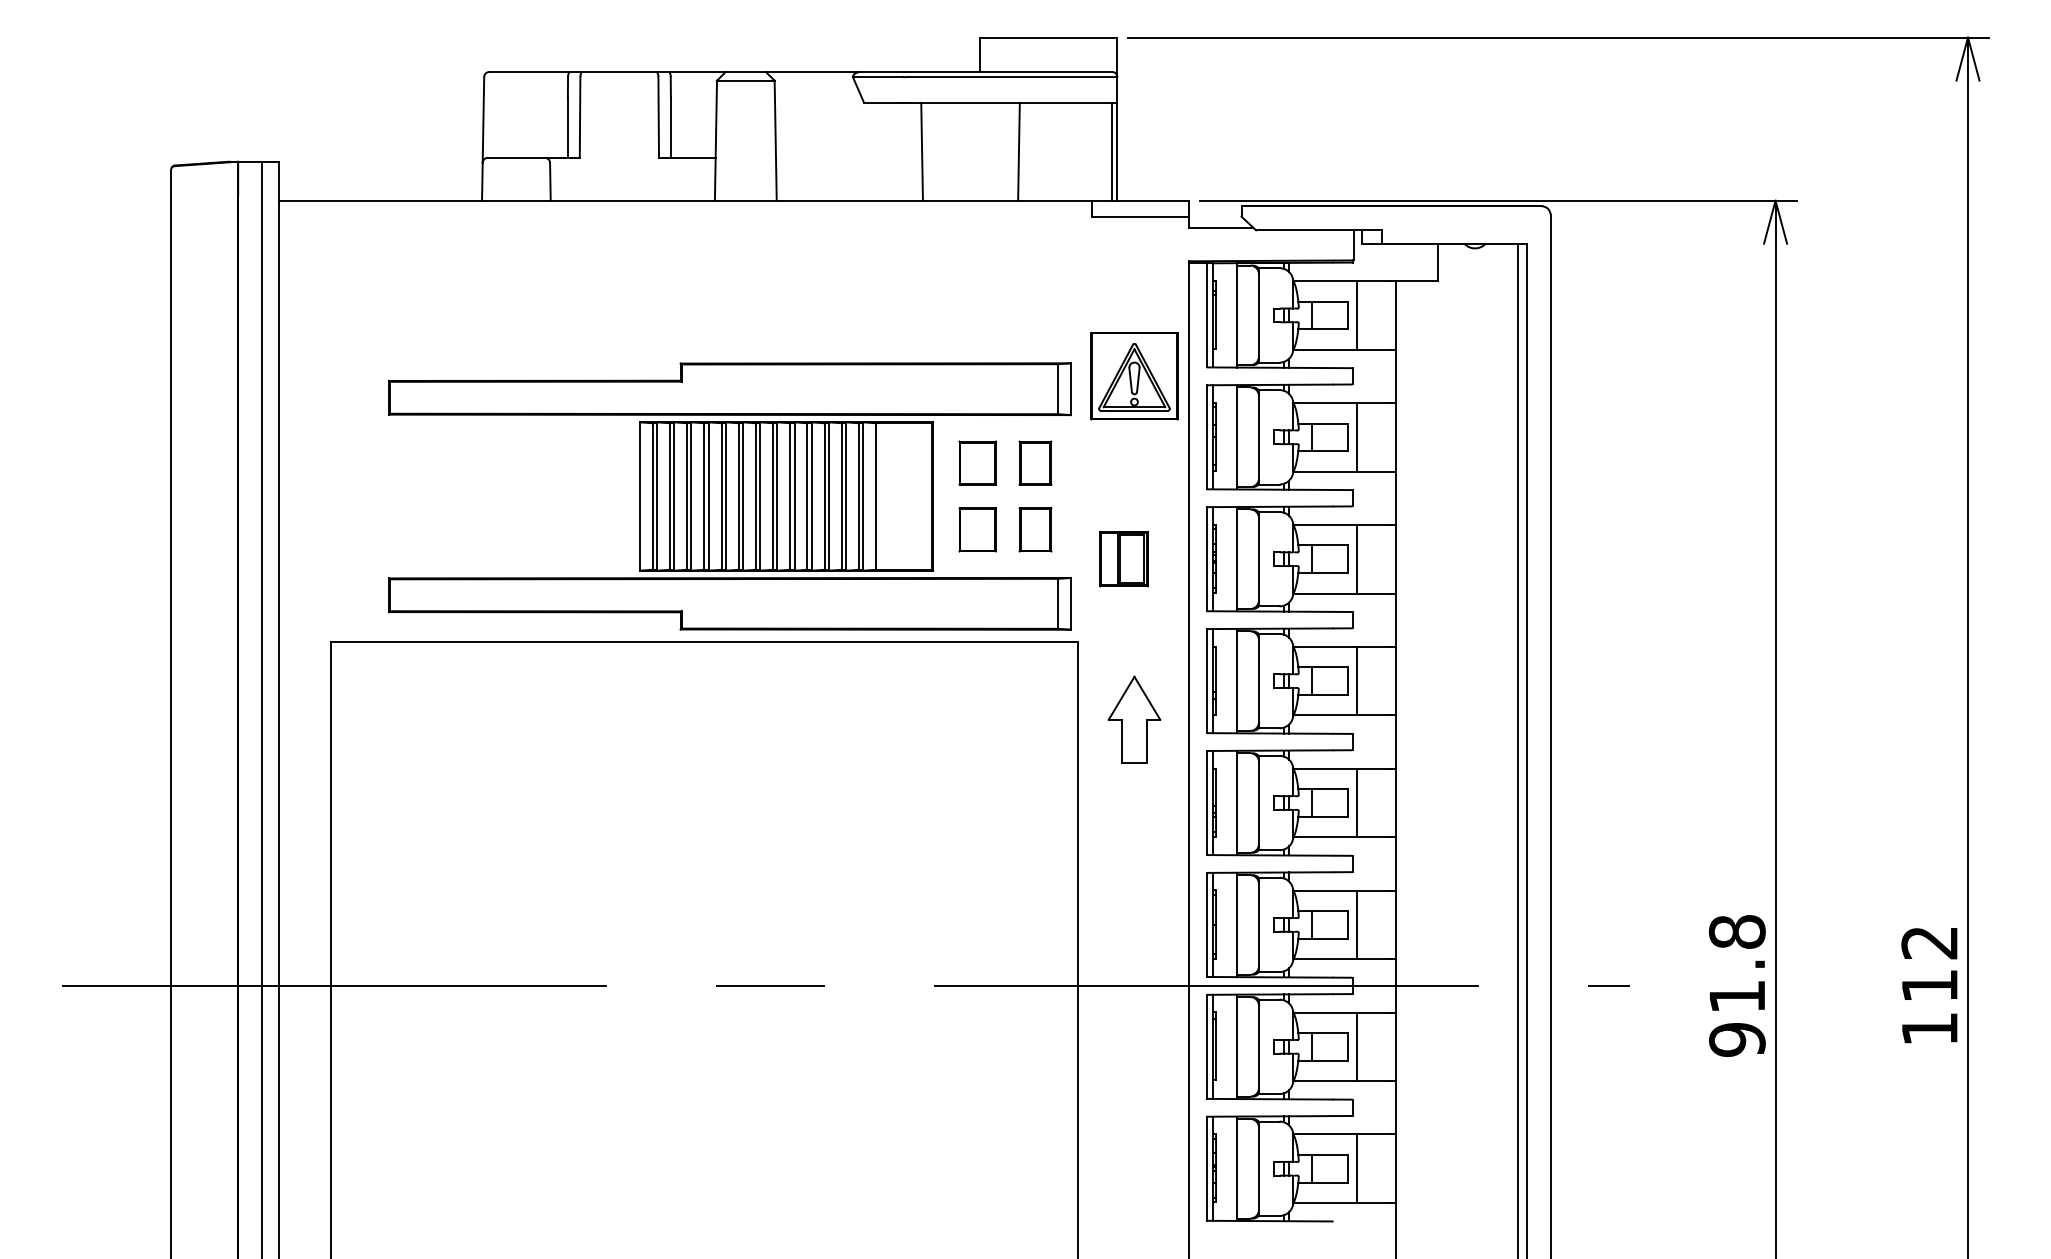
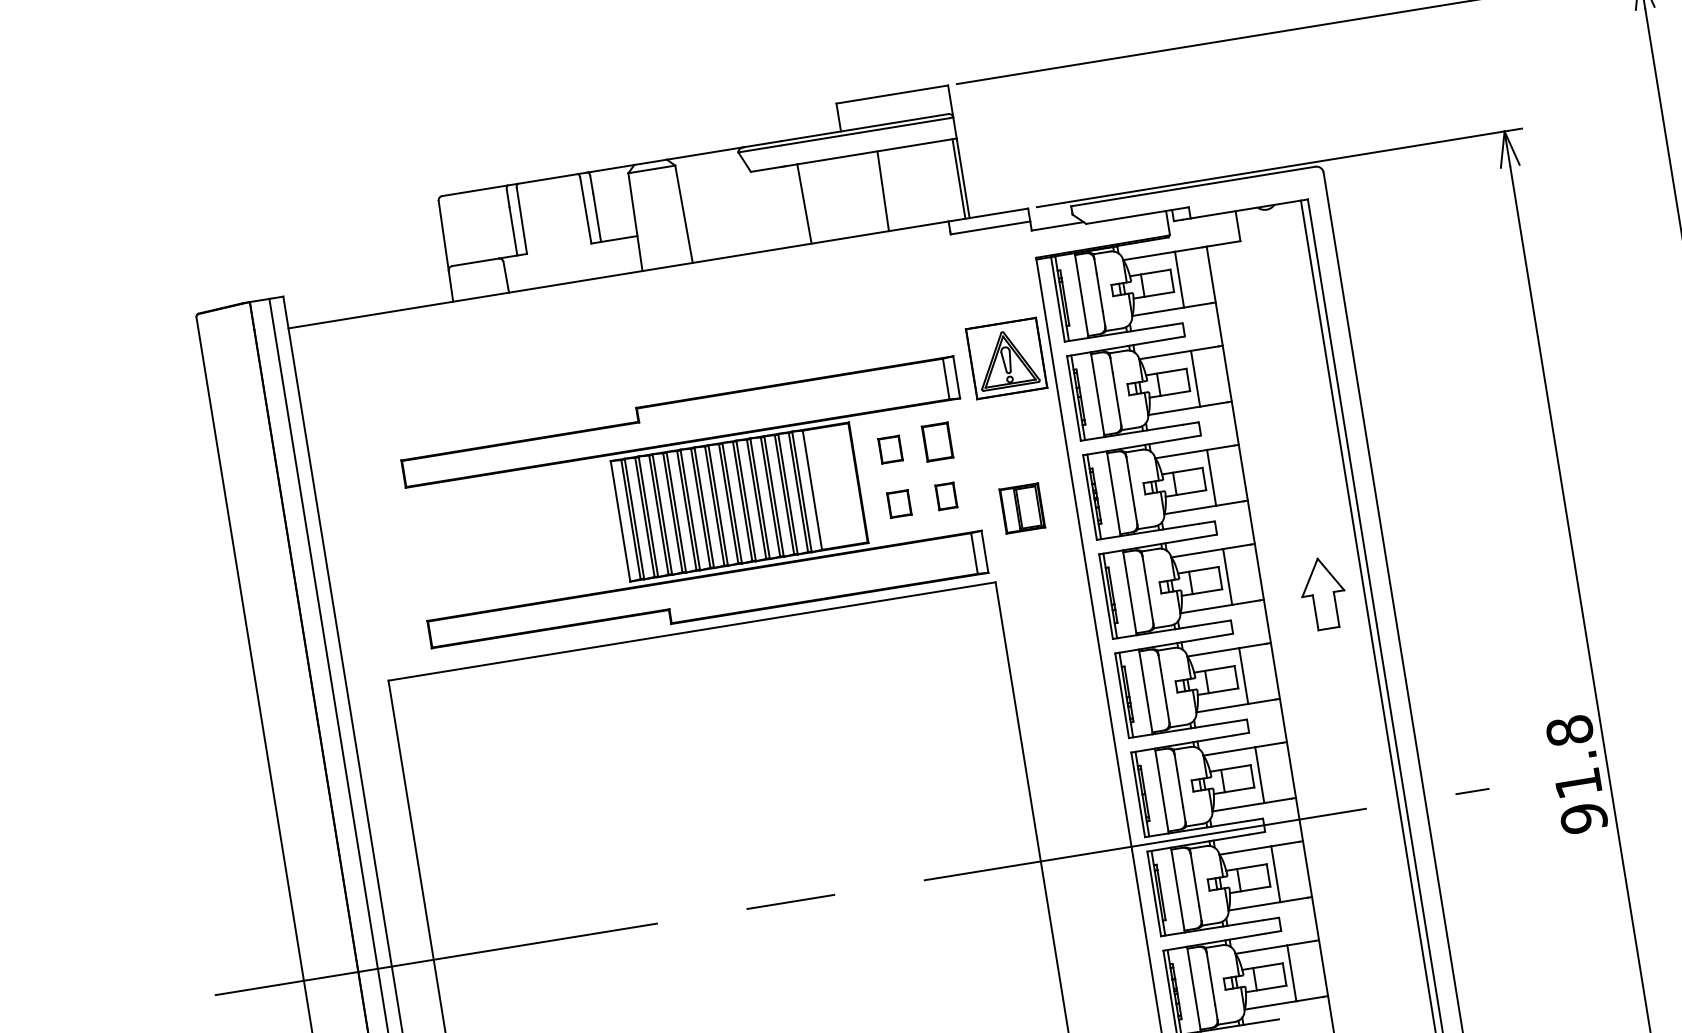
part: (977, 462) -> (890, 449), size x0.7
part: (977, 529) -> (899, 503), size x0.7
part: (1035, 529) -> (946, 496), size x0.7
part: (1134, 719) -> (1323, 593), moved

